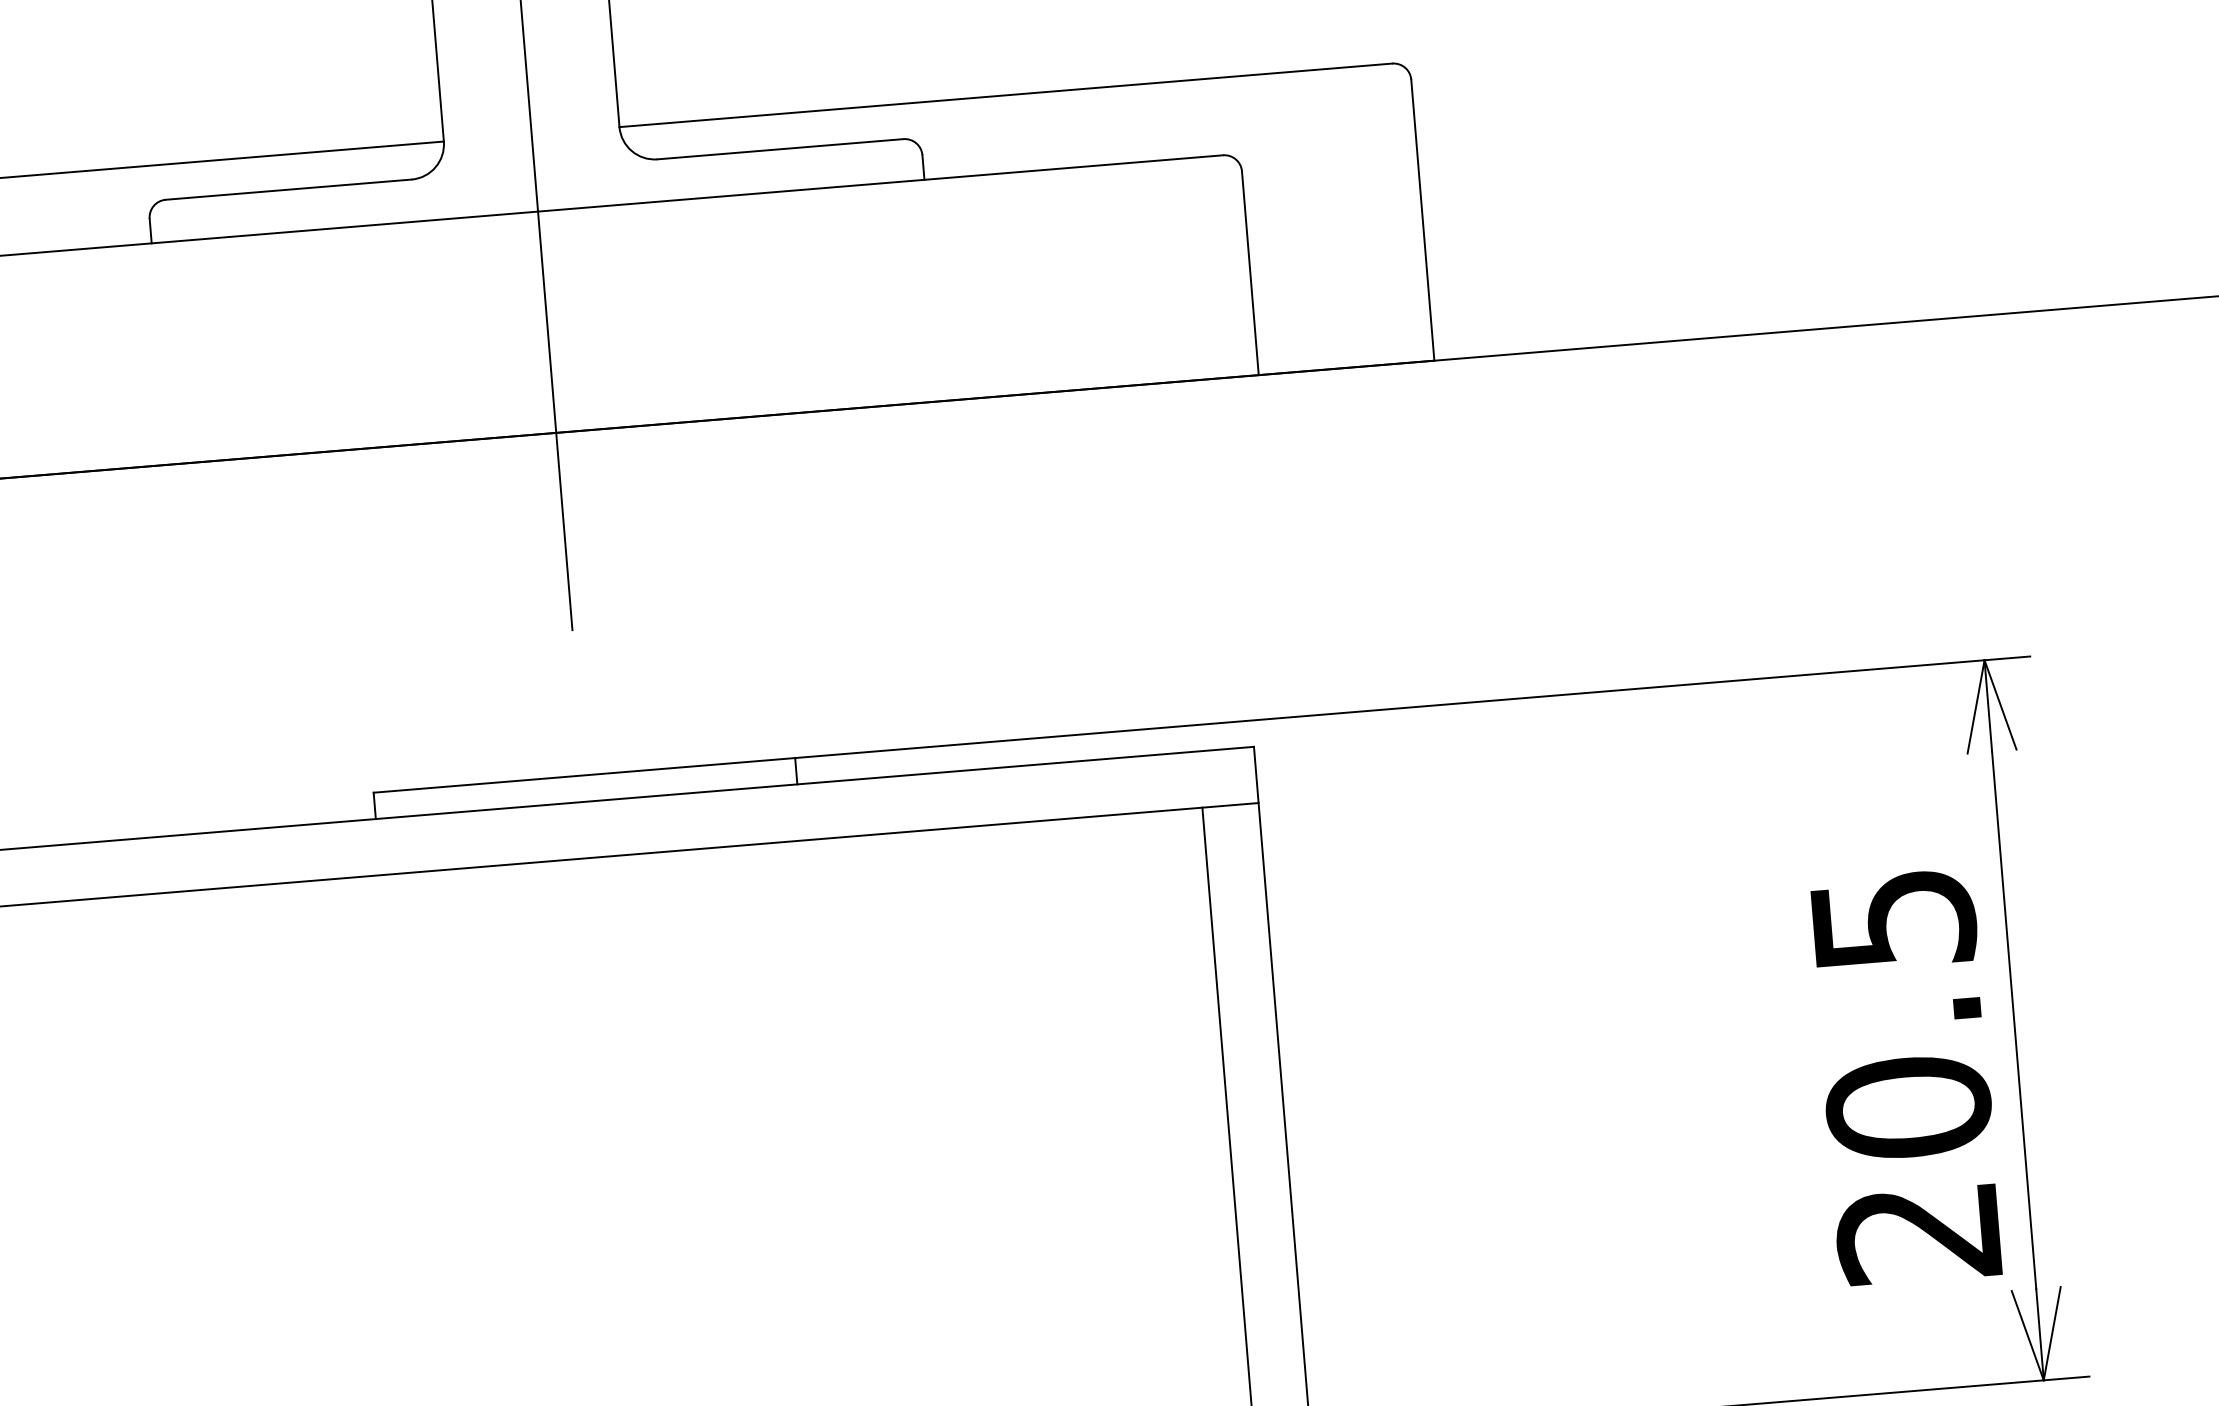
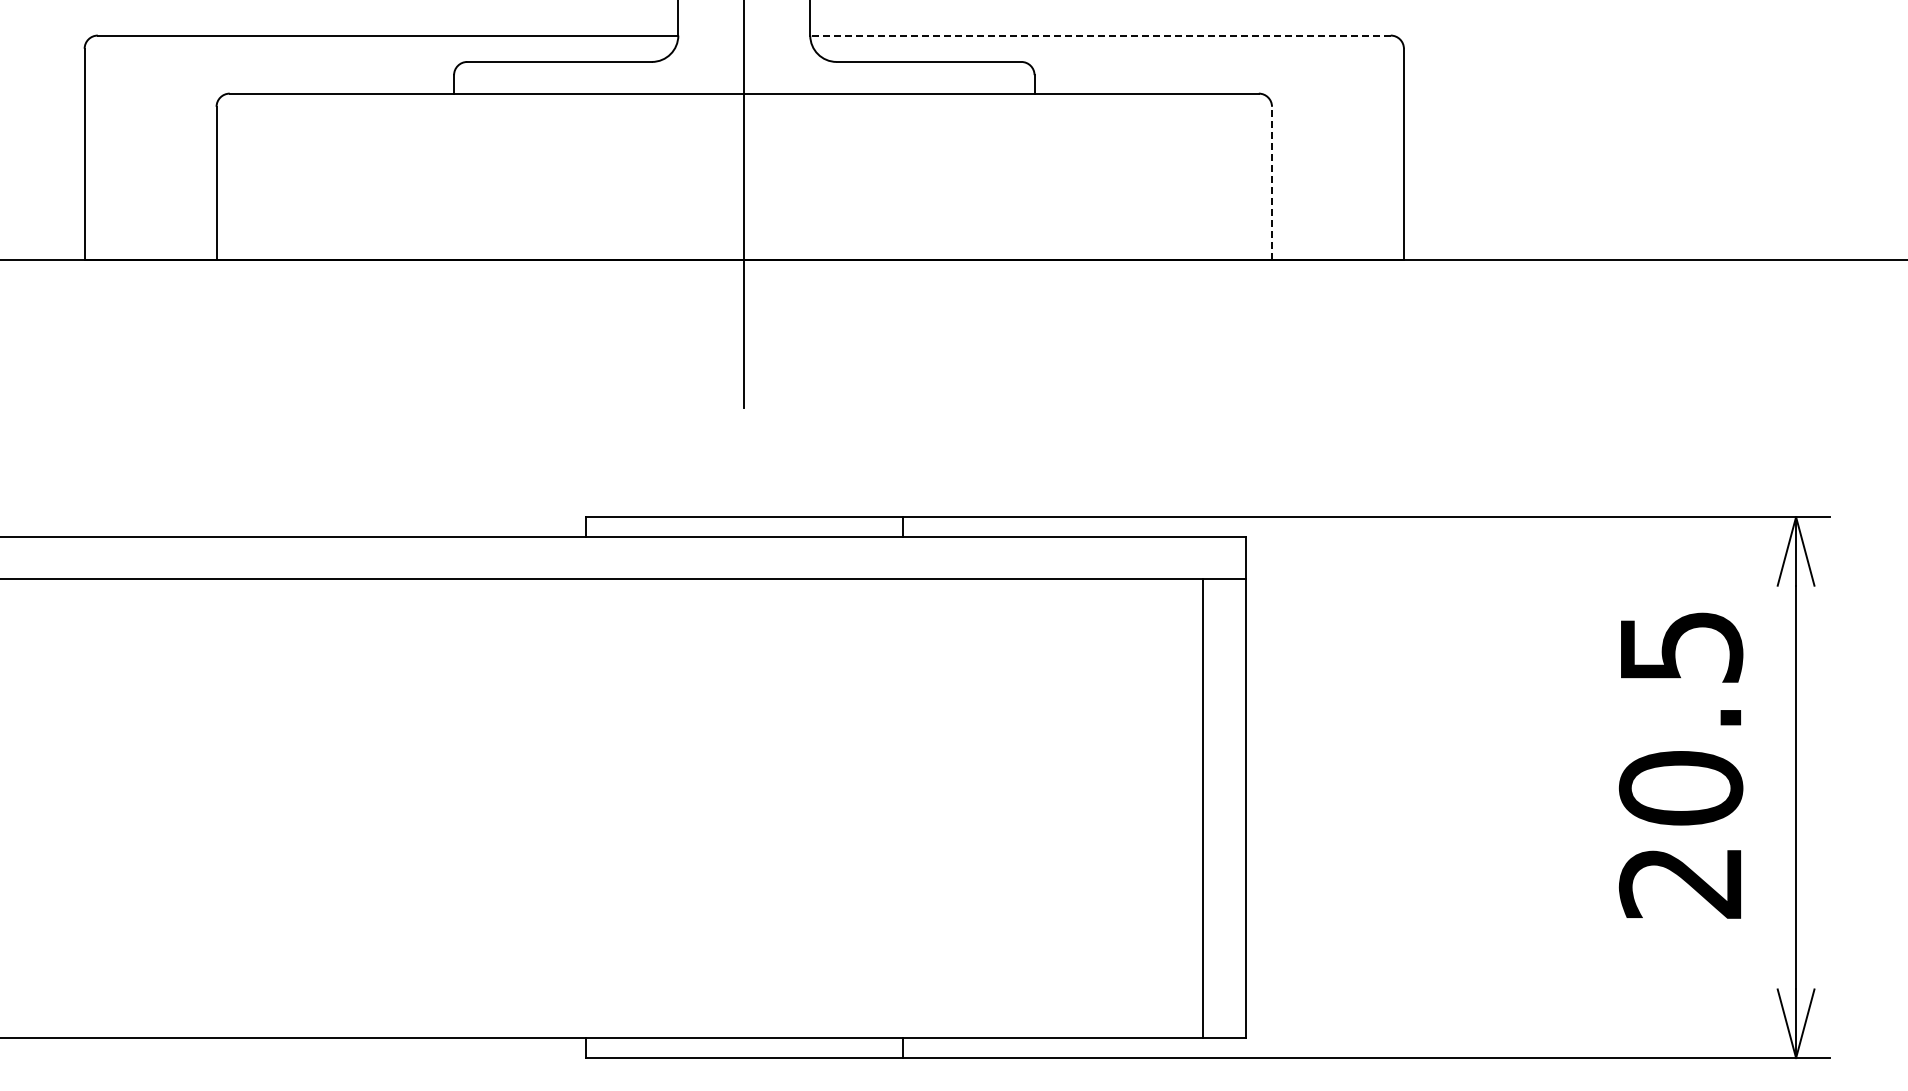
line: (1005, 95) -> (1100, 35), solid -> dashed
line: (1251, 273) -> (1272, 183), solid -> dashed
text: (1906, 1077) -> (1681, 765), moved

